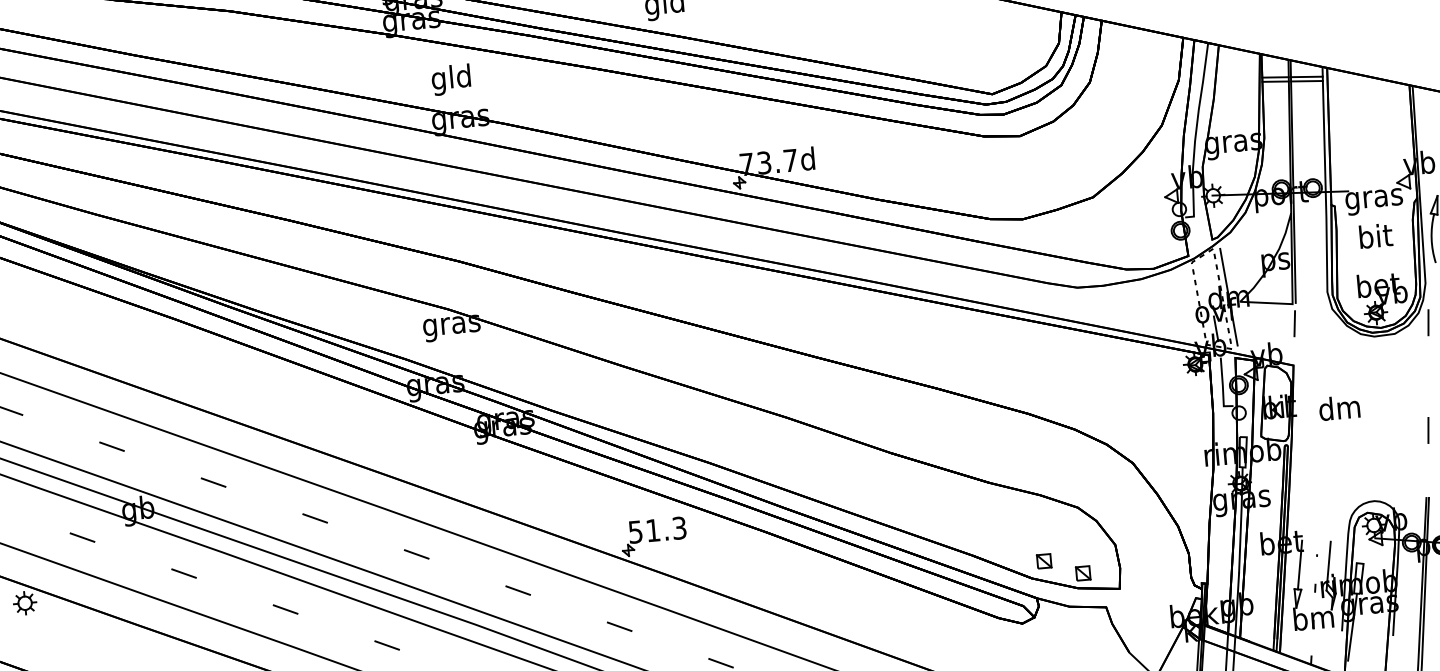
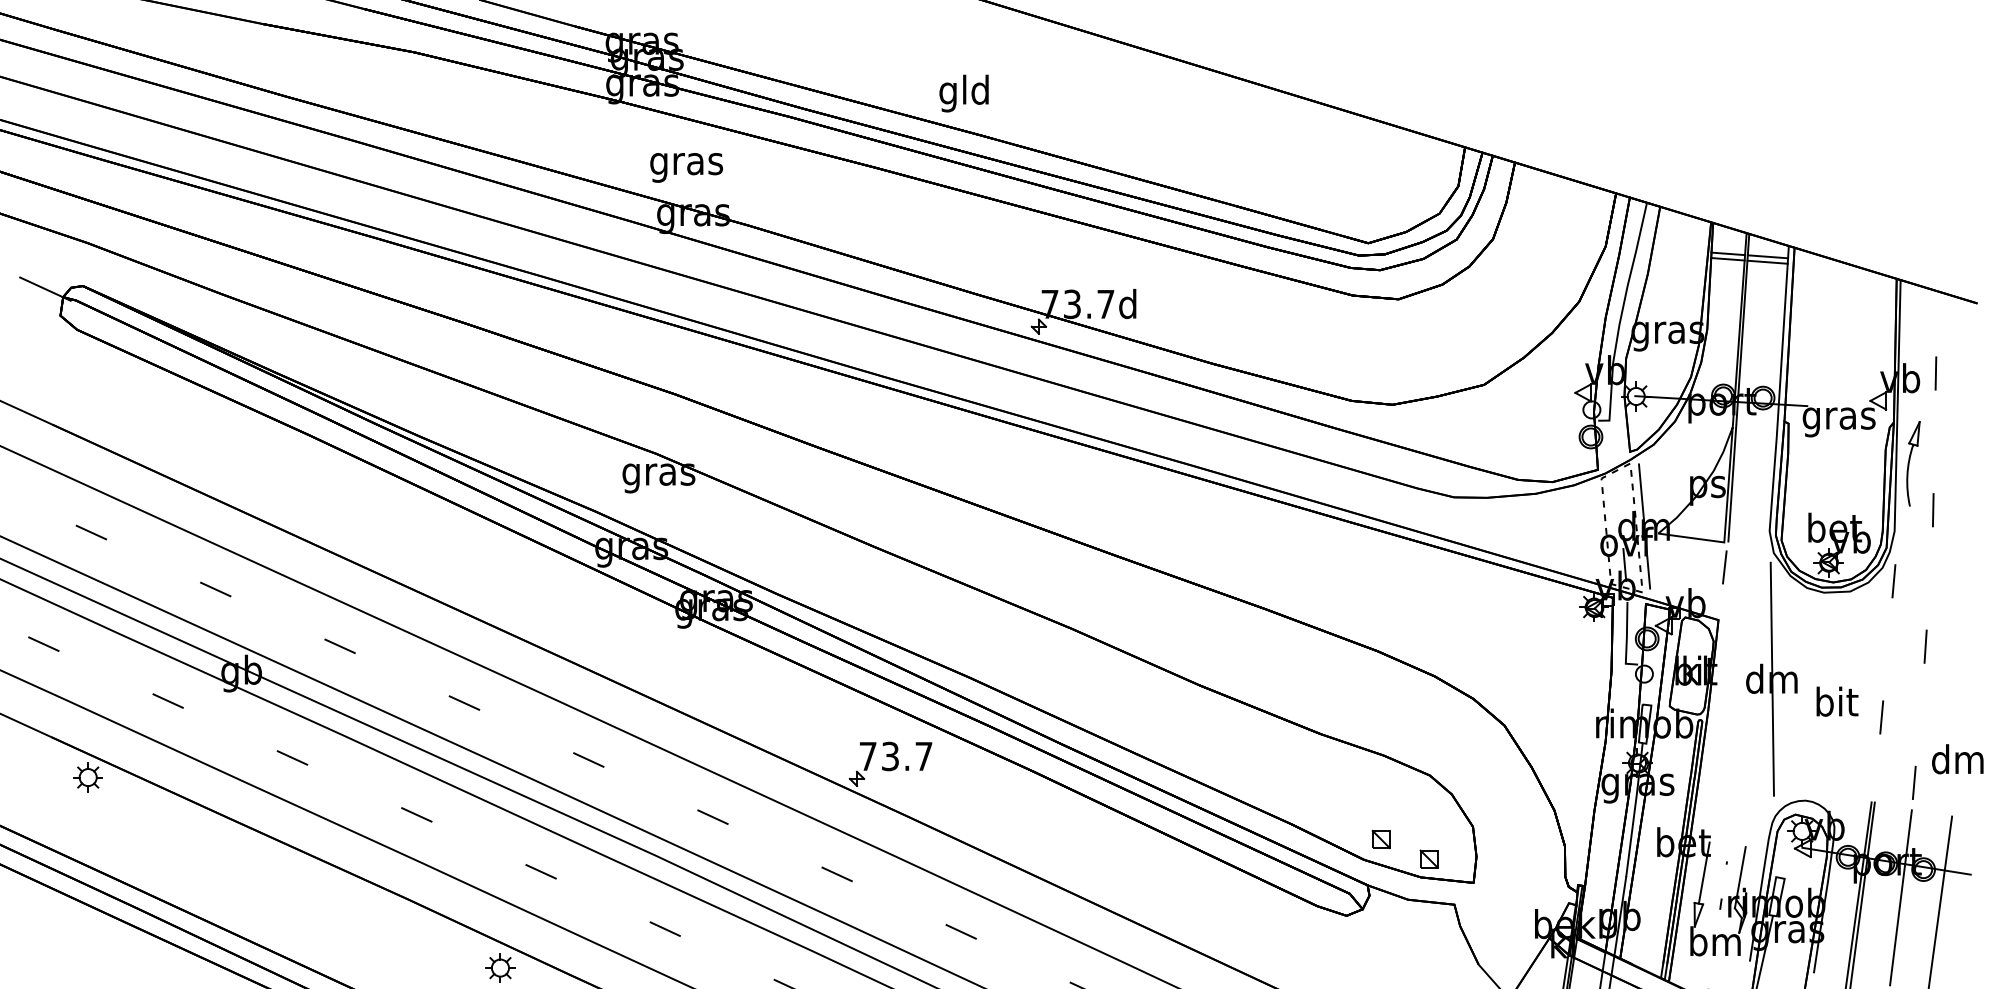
text: (451, 79) -> (686, 163), gld -> gras
text: (1376, 235) -> (1837, 701), moved
line: (1339, 407) -> (1771, 678), added
text: (657, 530) -> (895, 756), 51.3 -> 73.7

